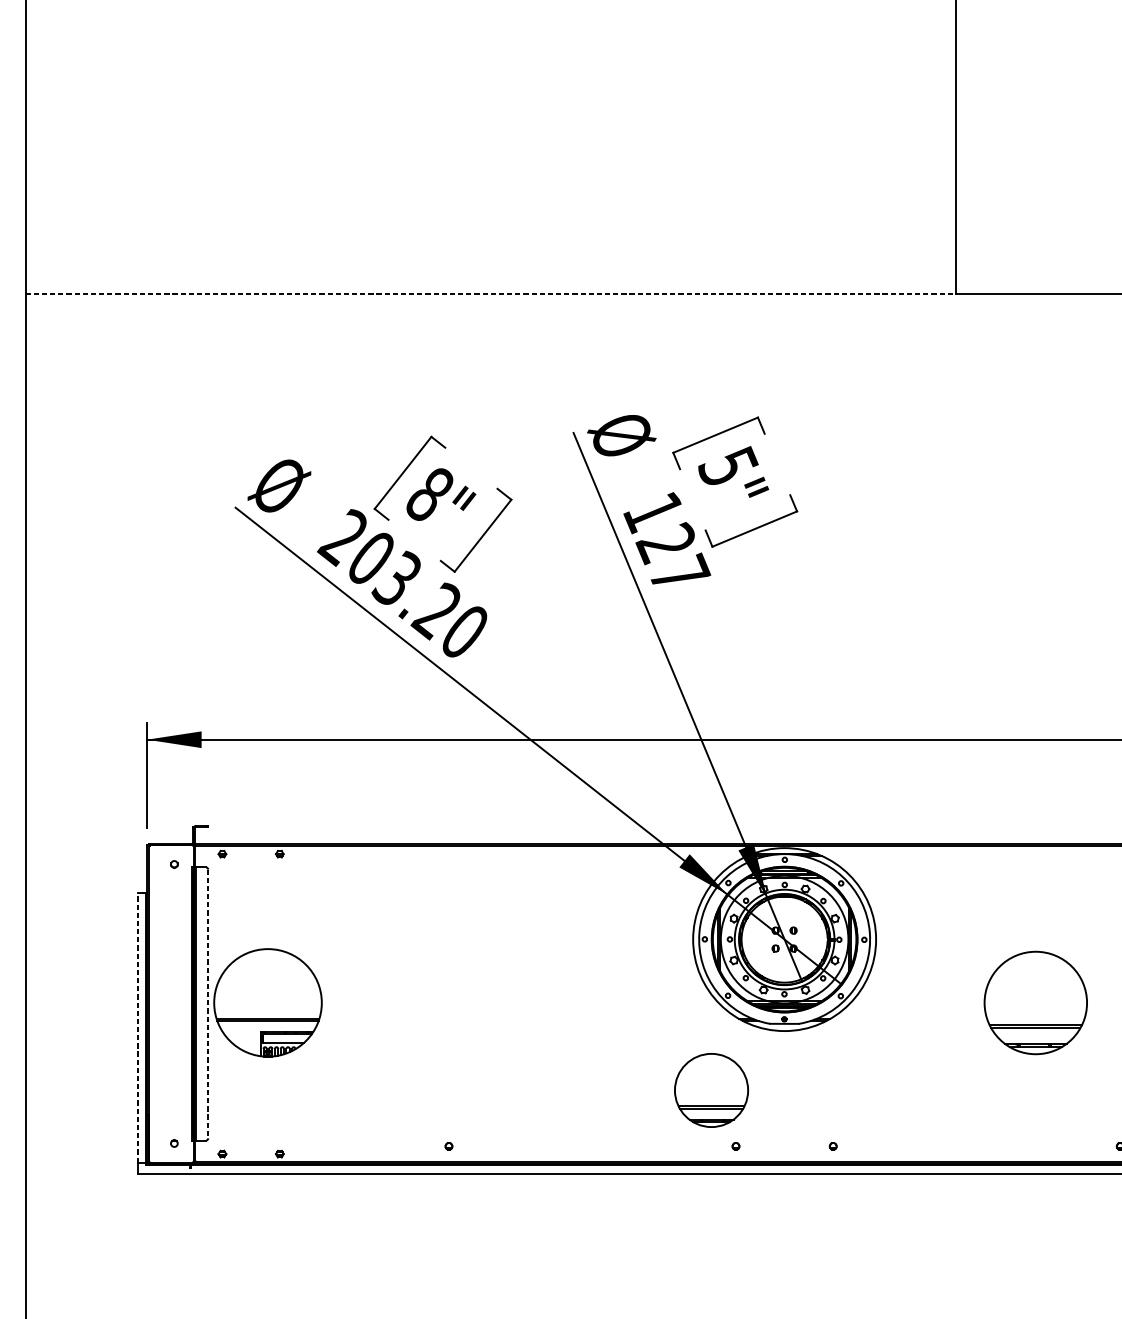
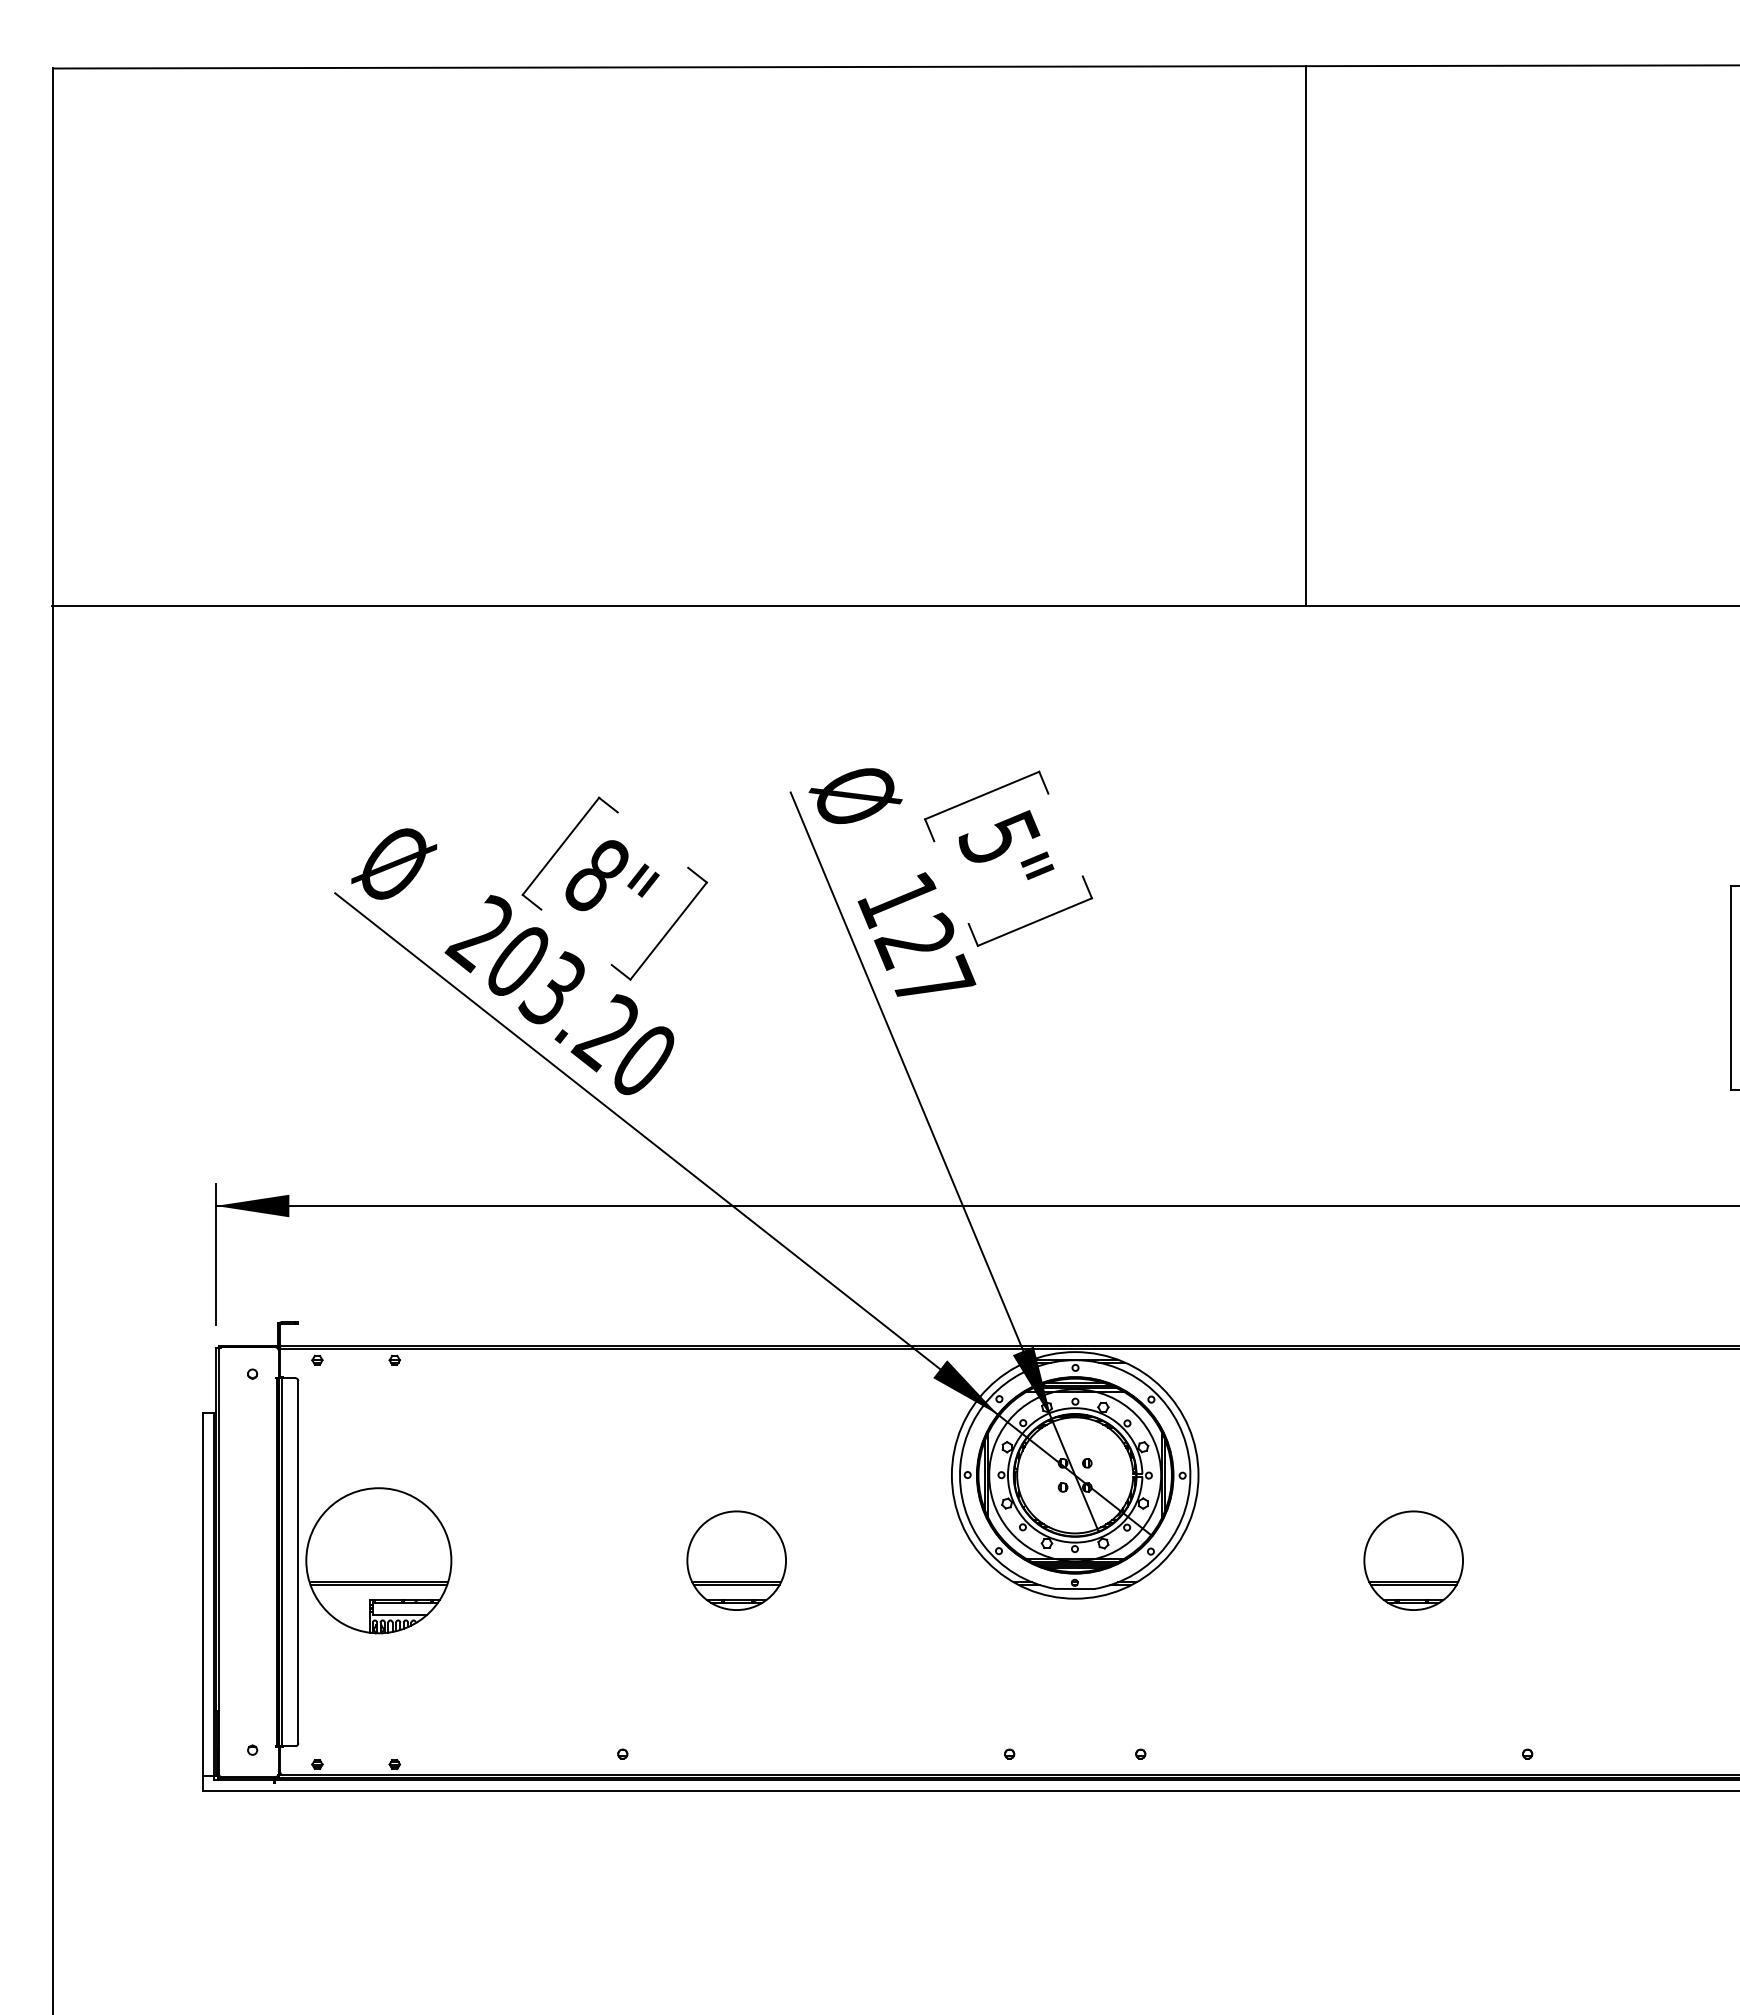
line: (491, 294) -> (679, 605), dashed -> solid
part: (1035, 1002) -> (1413, 1560), size x0.71
line: (208, 1004) -> (298, 1562), dashed -> solid
line: (137, 1027) -> (203, 1594), dashed -> solid
part: (711, 1090) -> (736, 1560), moved

